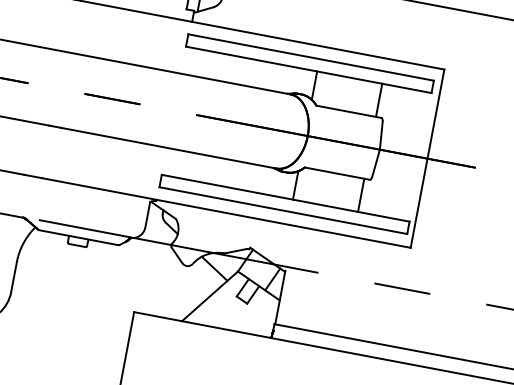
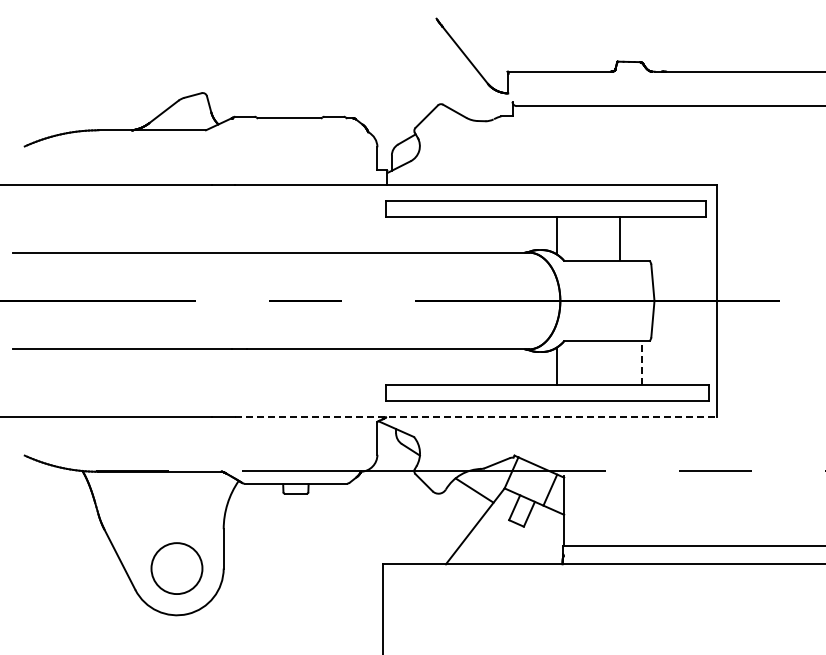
line: (379, 99) -> (619, 238), moved
line: (361, 194) -> (641, 362), solid -> dashed
line: (226, 213) -> (476, 417), solid -> dashed

